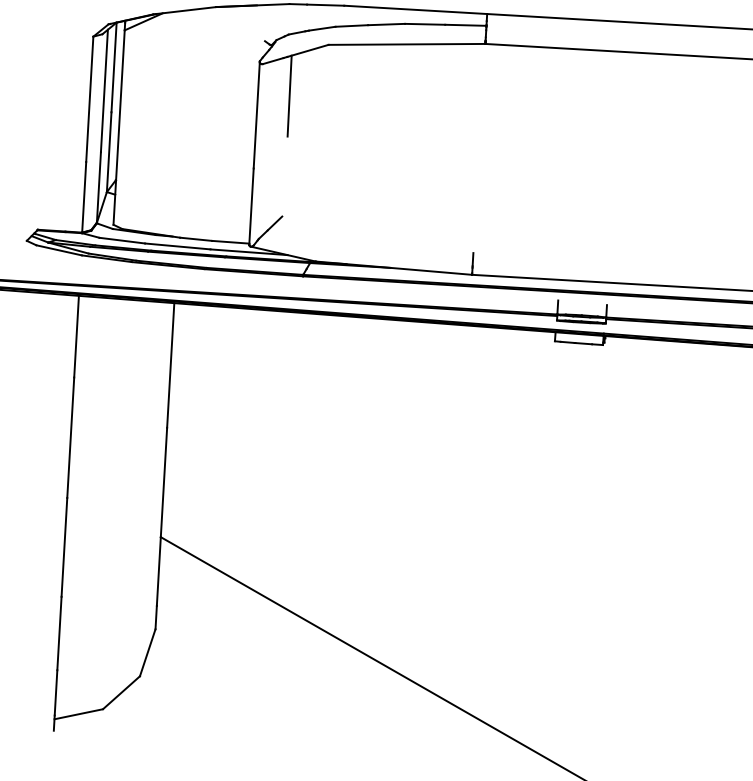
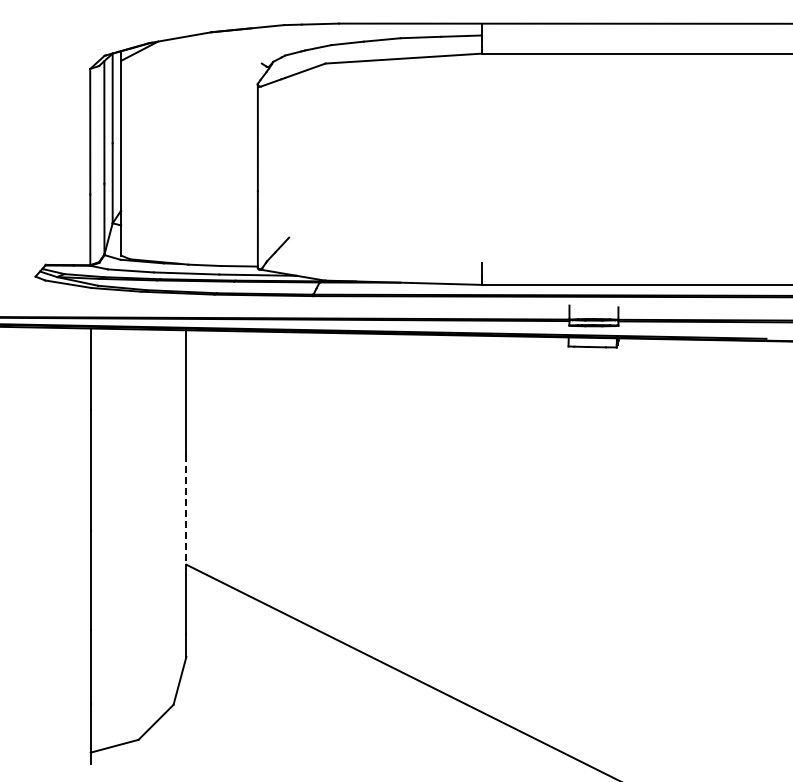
line: (289, 95) -> (289, 116), removed
line: (164, 482) -> (186, 509), solid -> dashed

